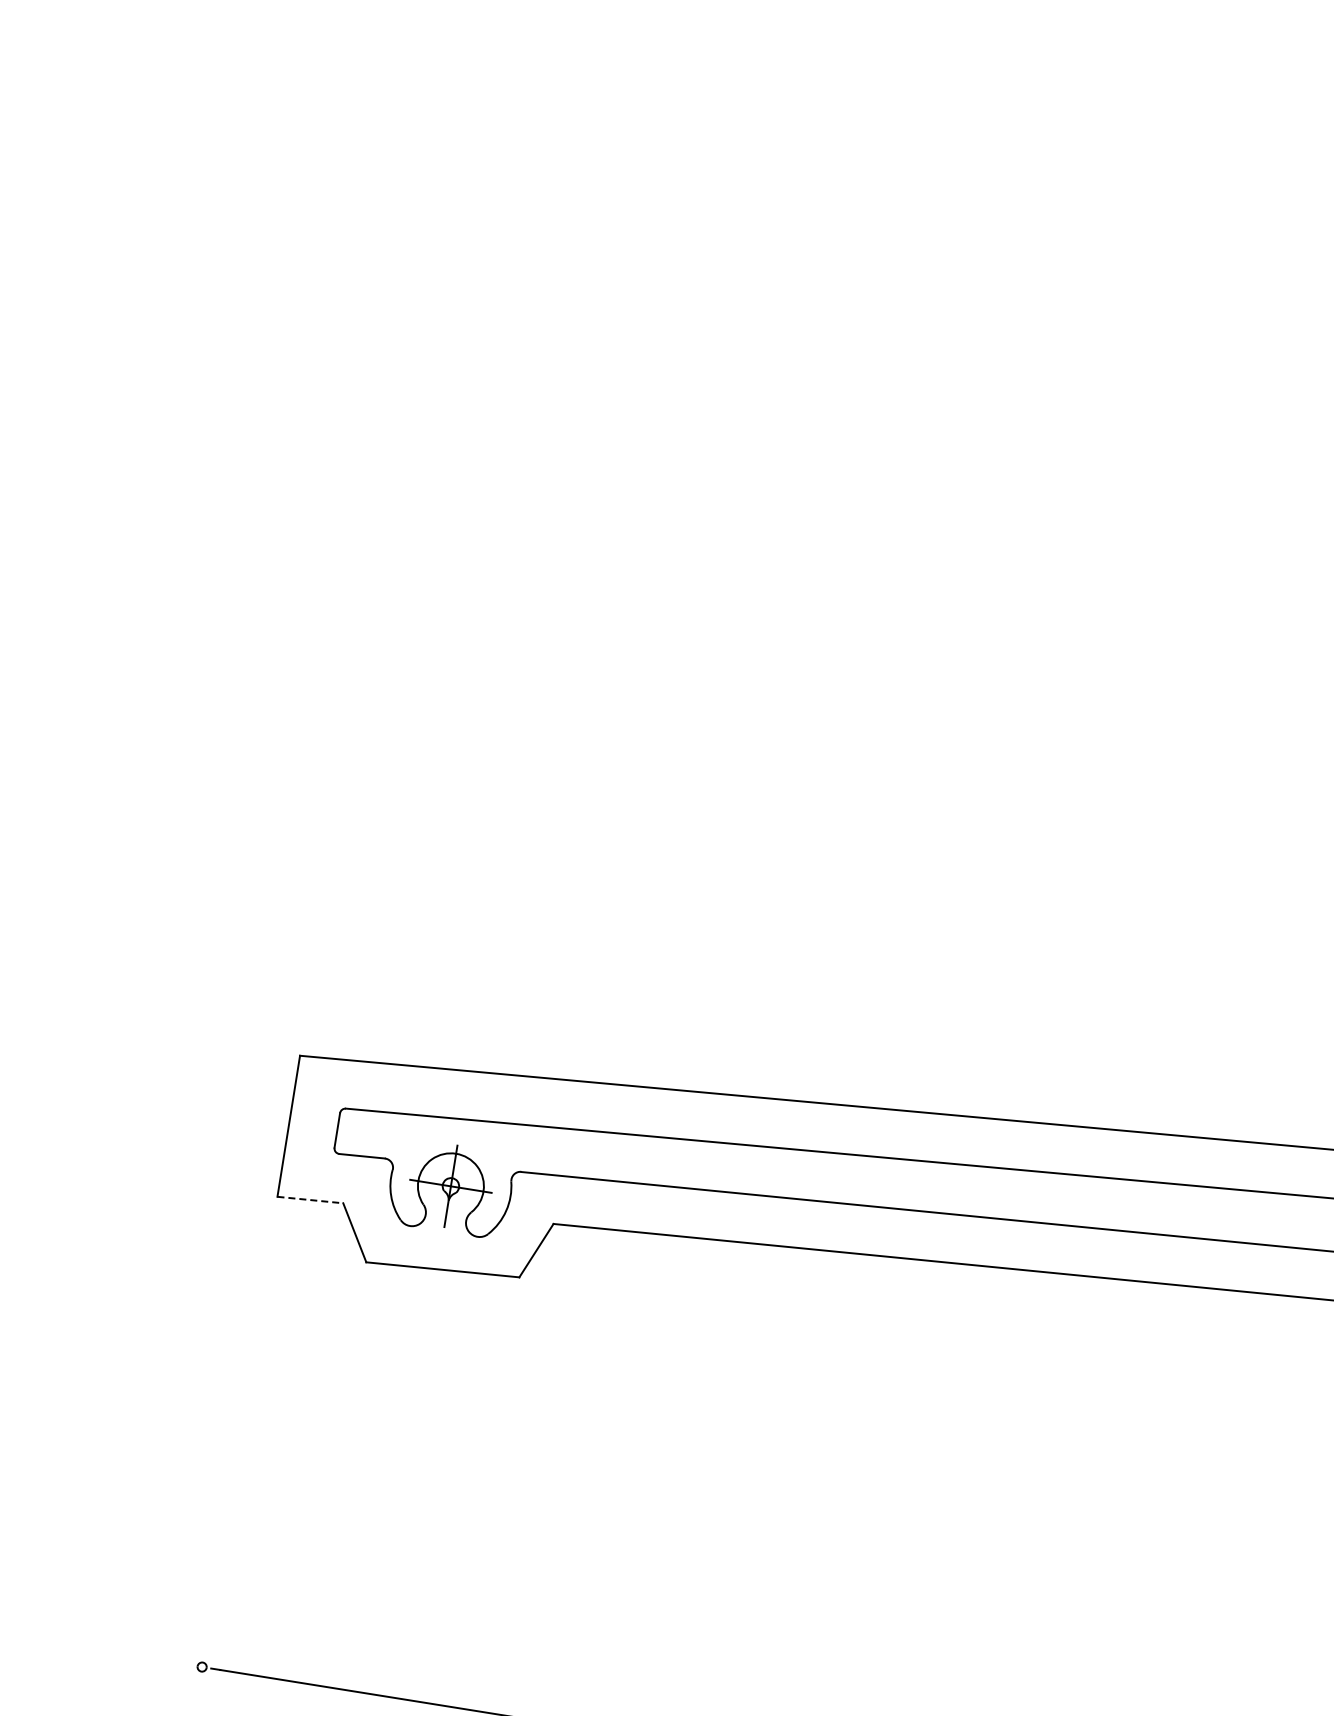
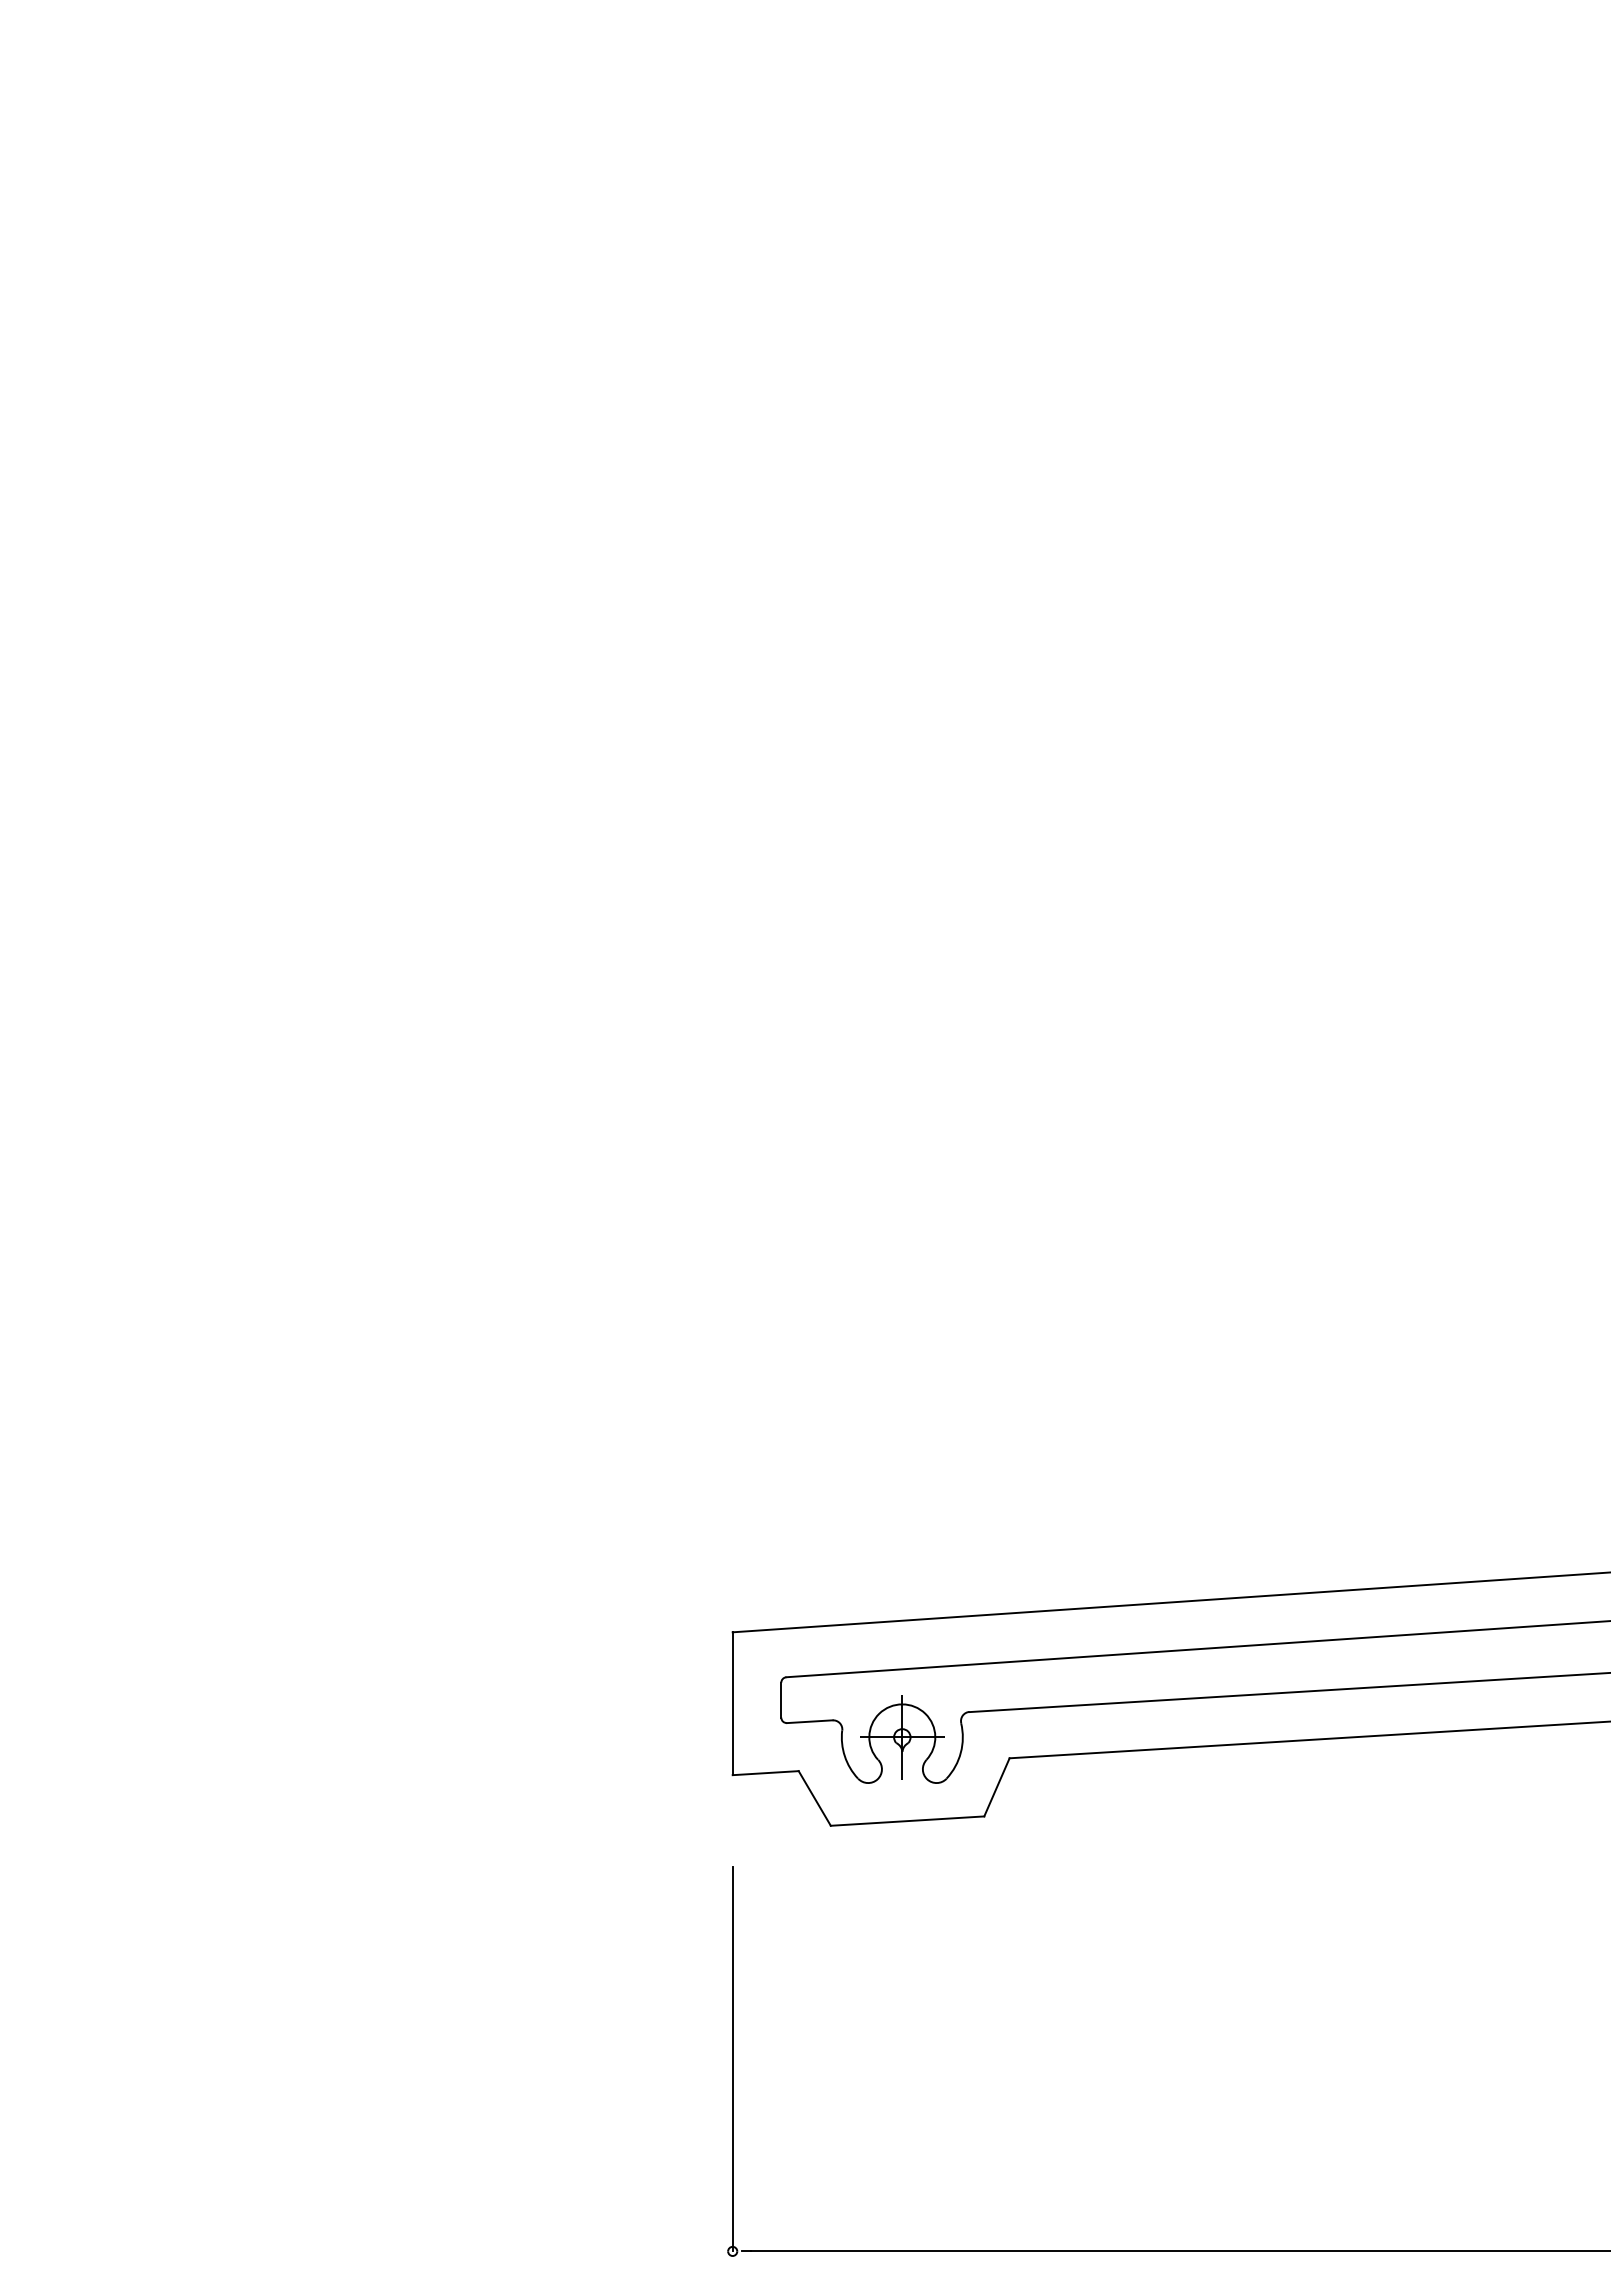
line: (311, 1200) -> (766, 1773), dashed -> solid
line: (232, 1476) -> (732, 2058), added

